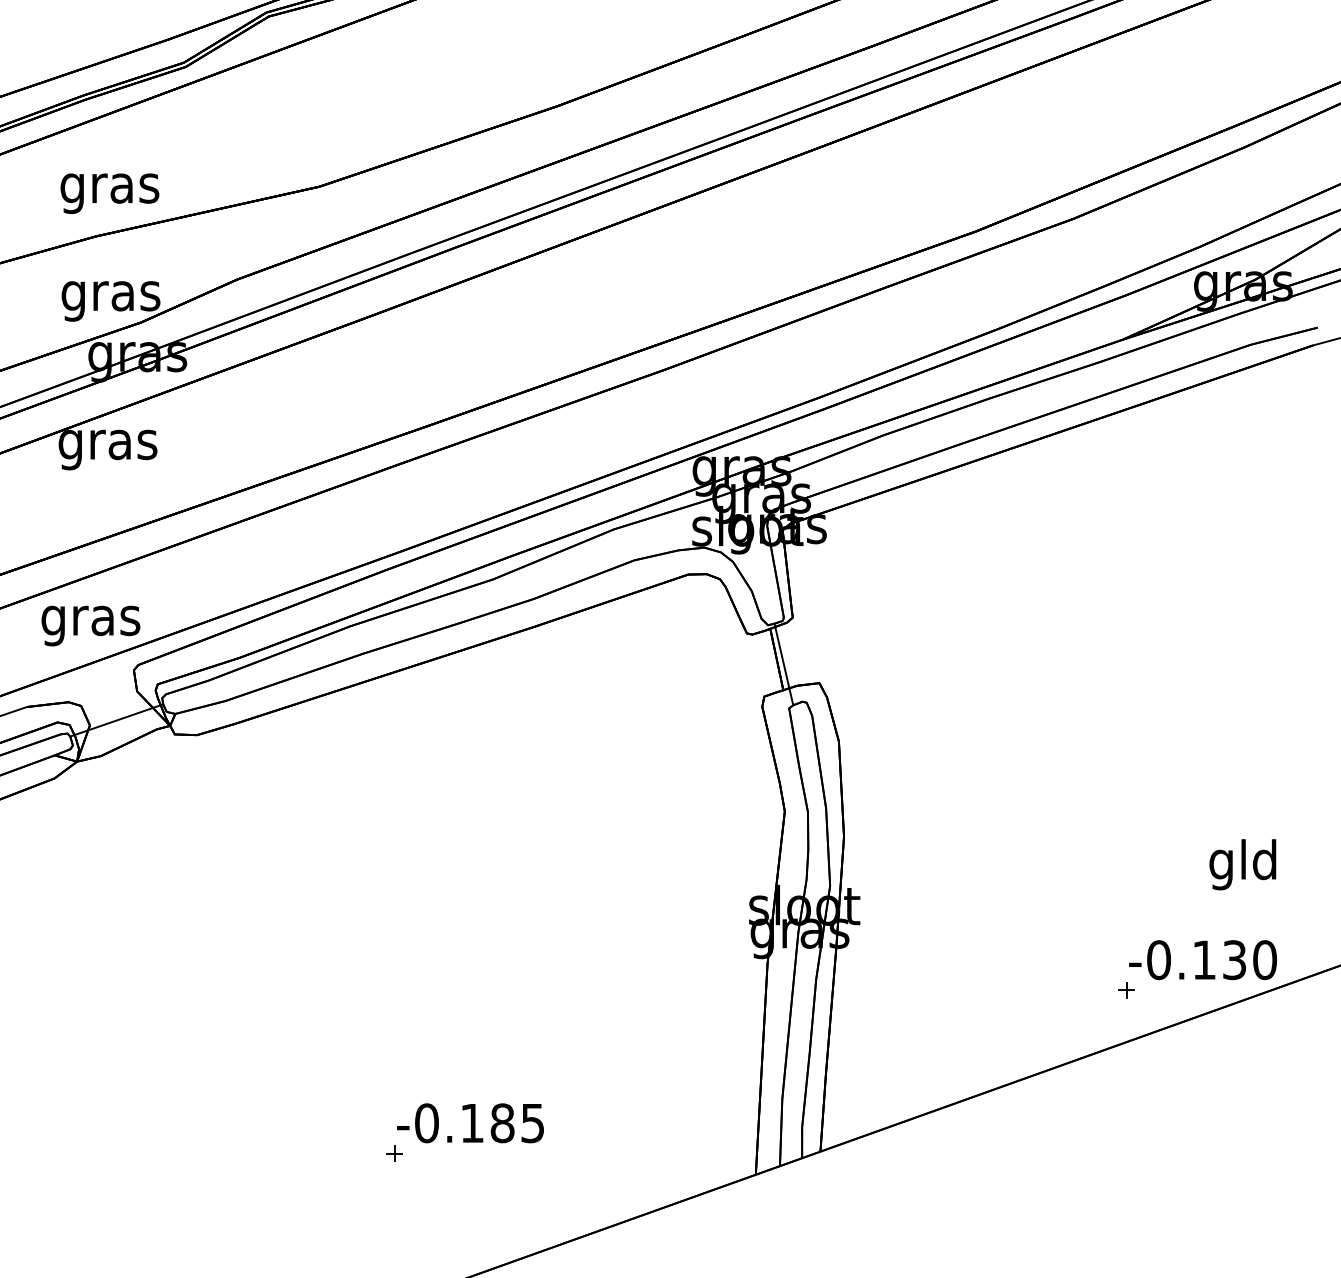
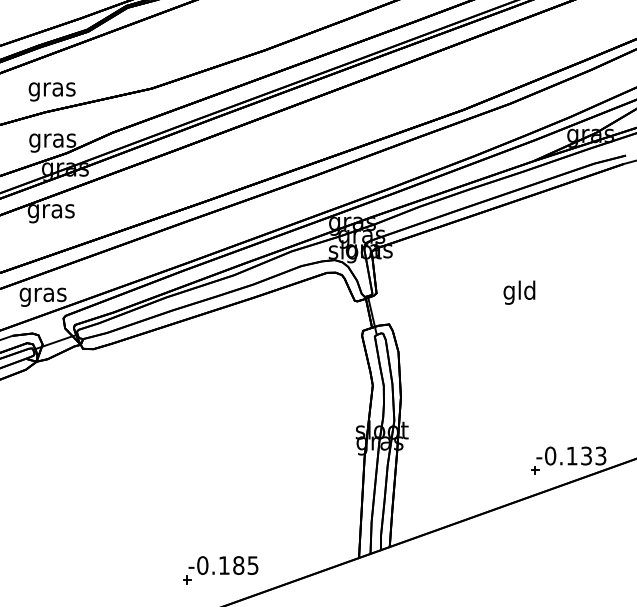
text: (1243, 864) -> (519, 292), moved
text: (1264, 958) -> (600, 455), -0.130 -> -0.133
part: (464, 1133) -> (220, 570), moved

